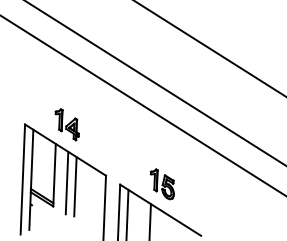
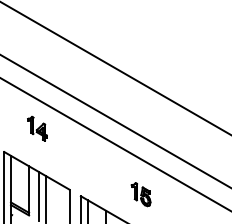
part: (67, 124) -> (37, 128), moved
part: (161, 184) -> (140, 194), moved

